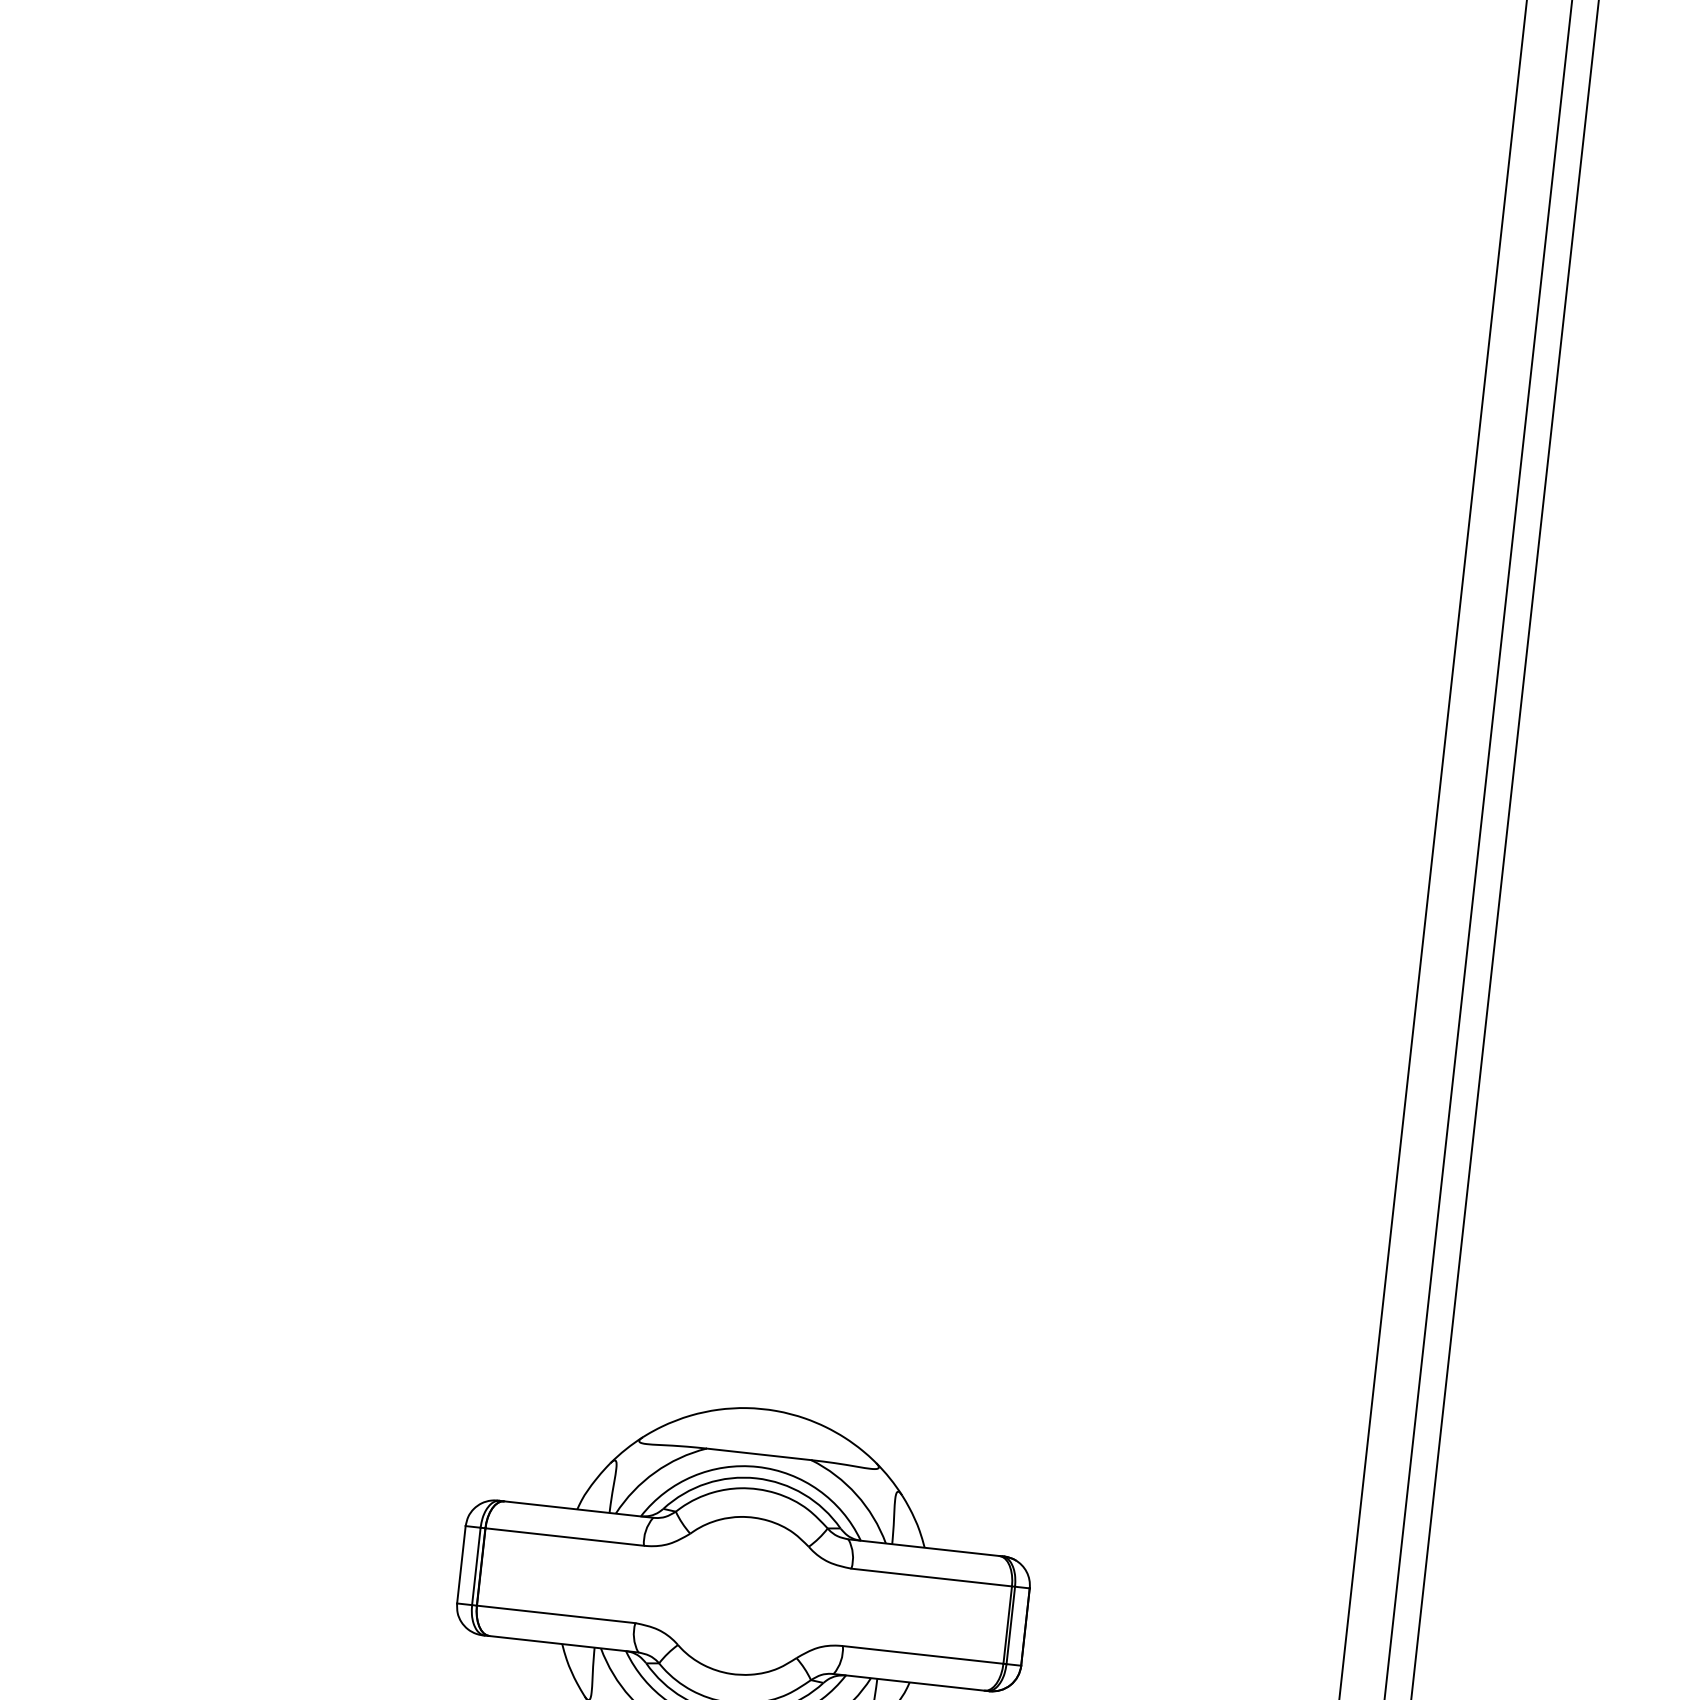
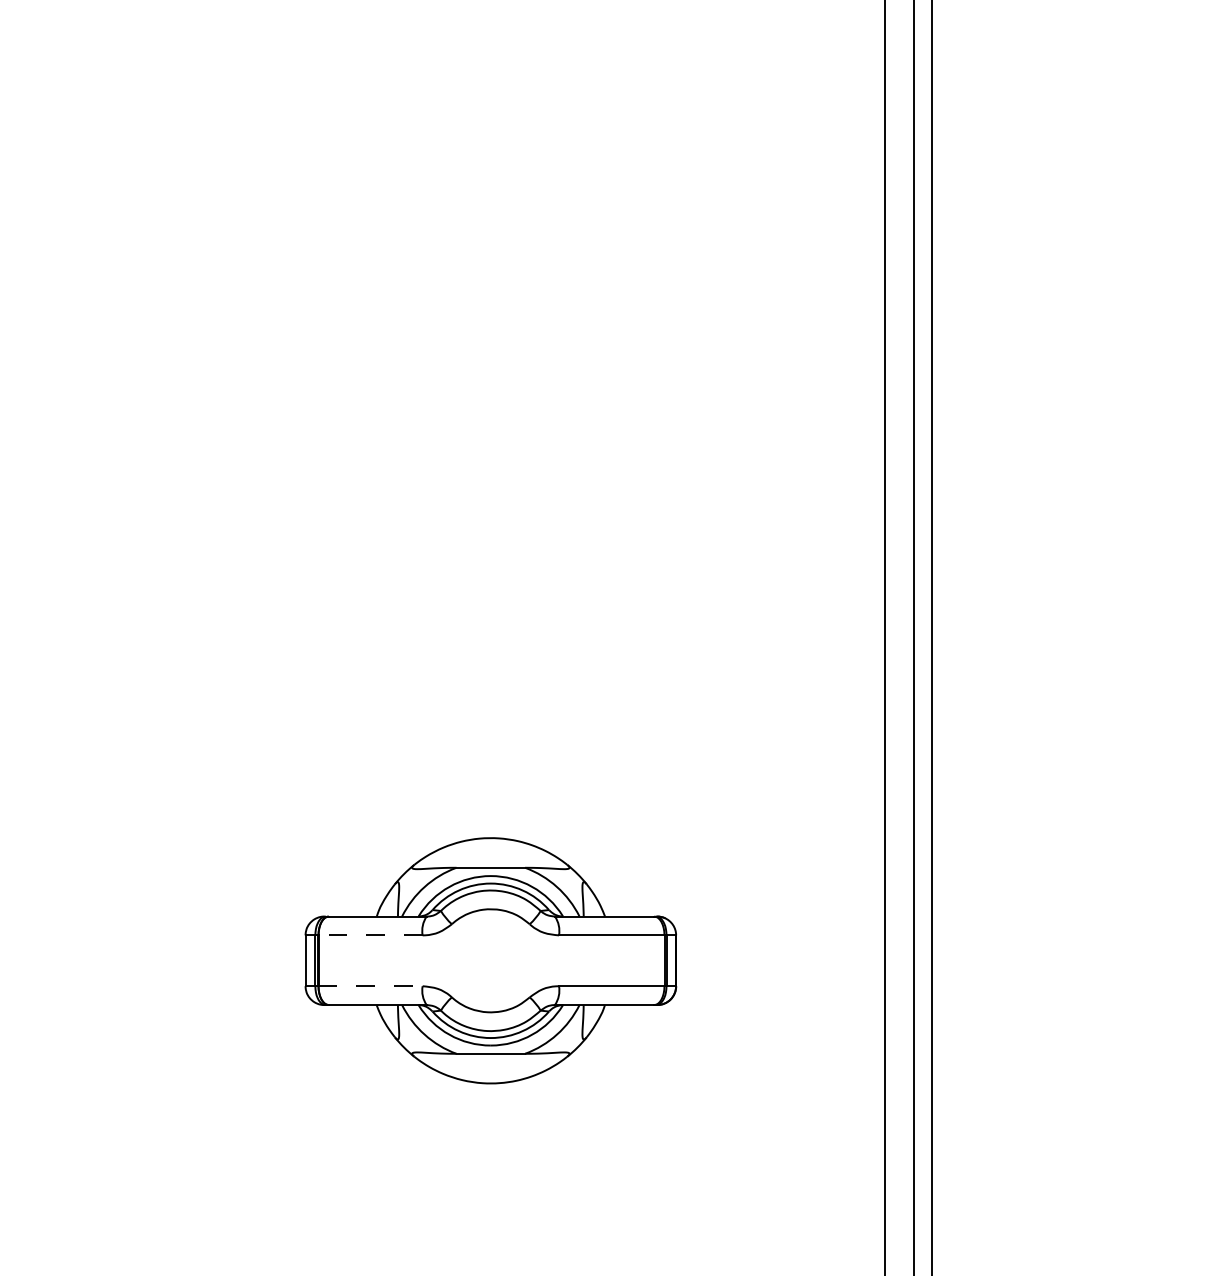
line: (564, 1537) -> (370, 935), solid -> dashed
line: (557, 1614) -> (371, 986), solid -> dashed

